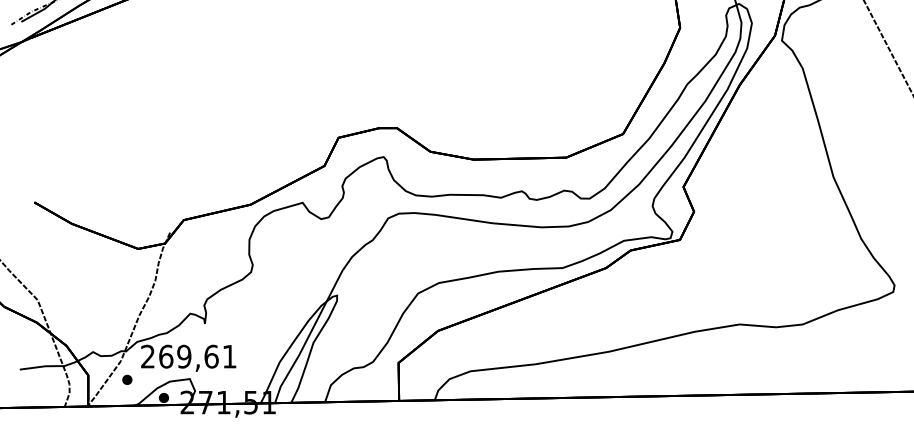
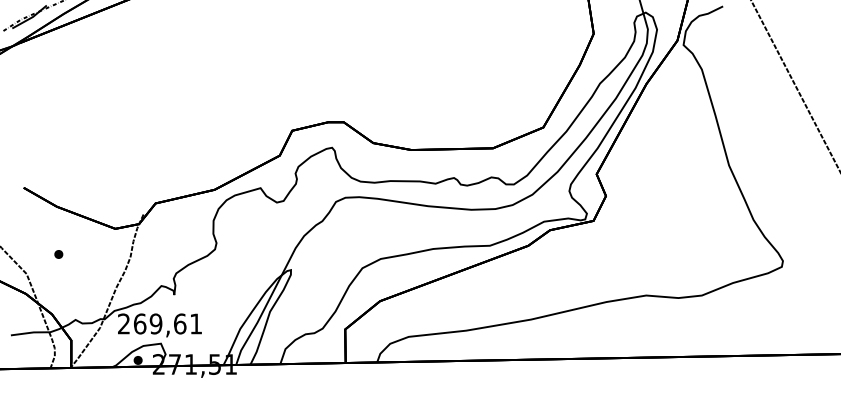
part: (126, 379) -> (58, 254), moved

